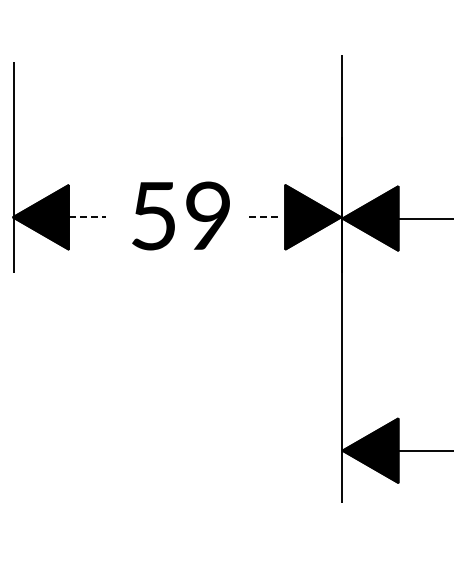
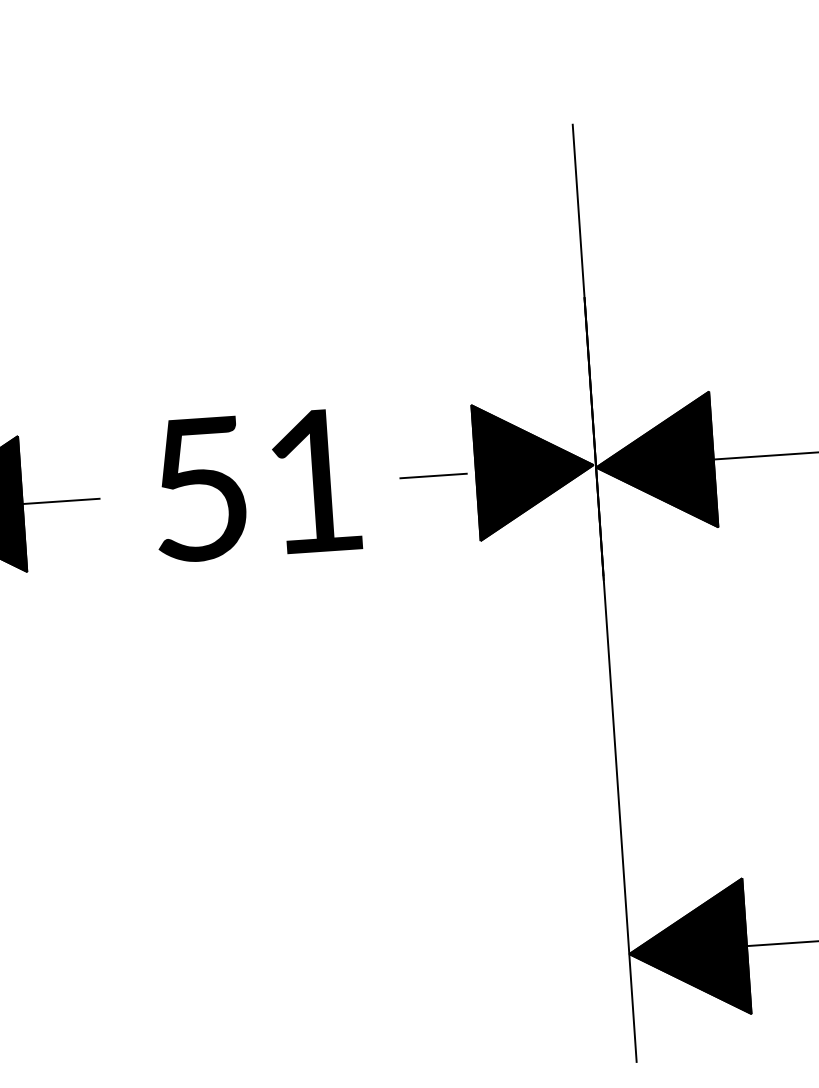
text: (207, 215) -> (312, 480), 59 -> 51
line: (87, 217) -> (61, 501), dashed -> solid
line: (265, 217) -> (434, 476), dashed -> solid

